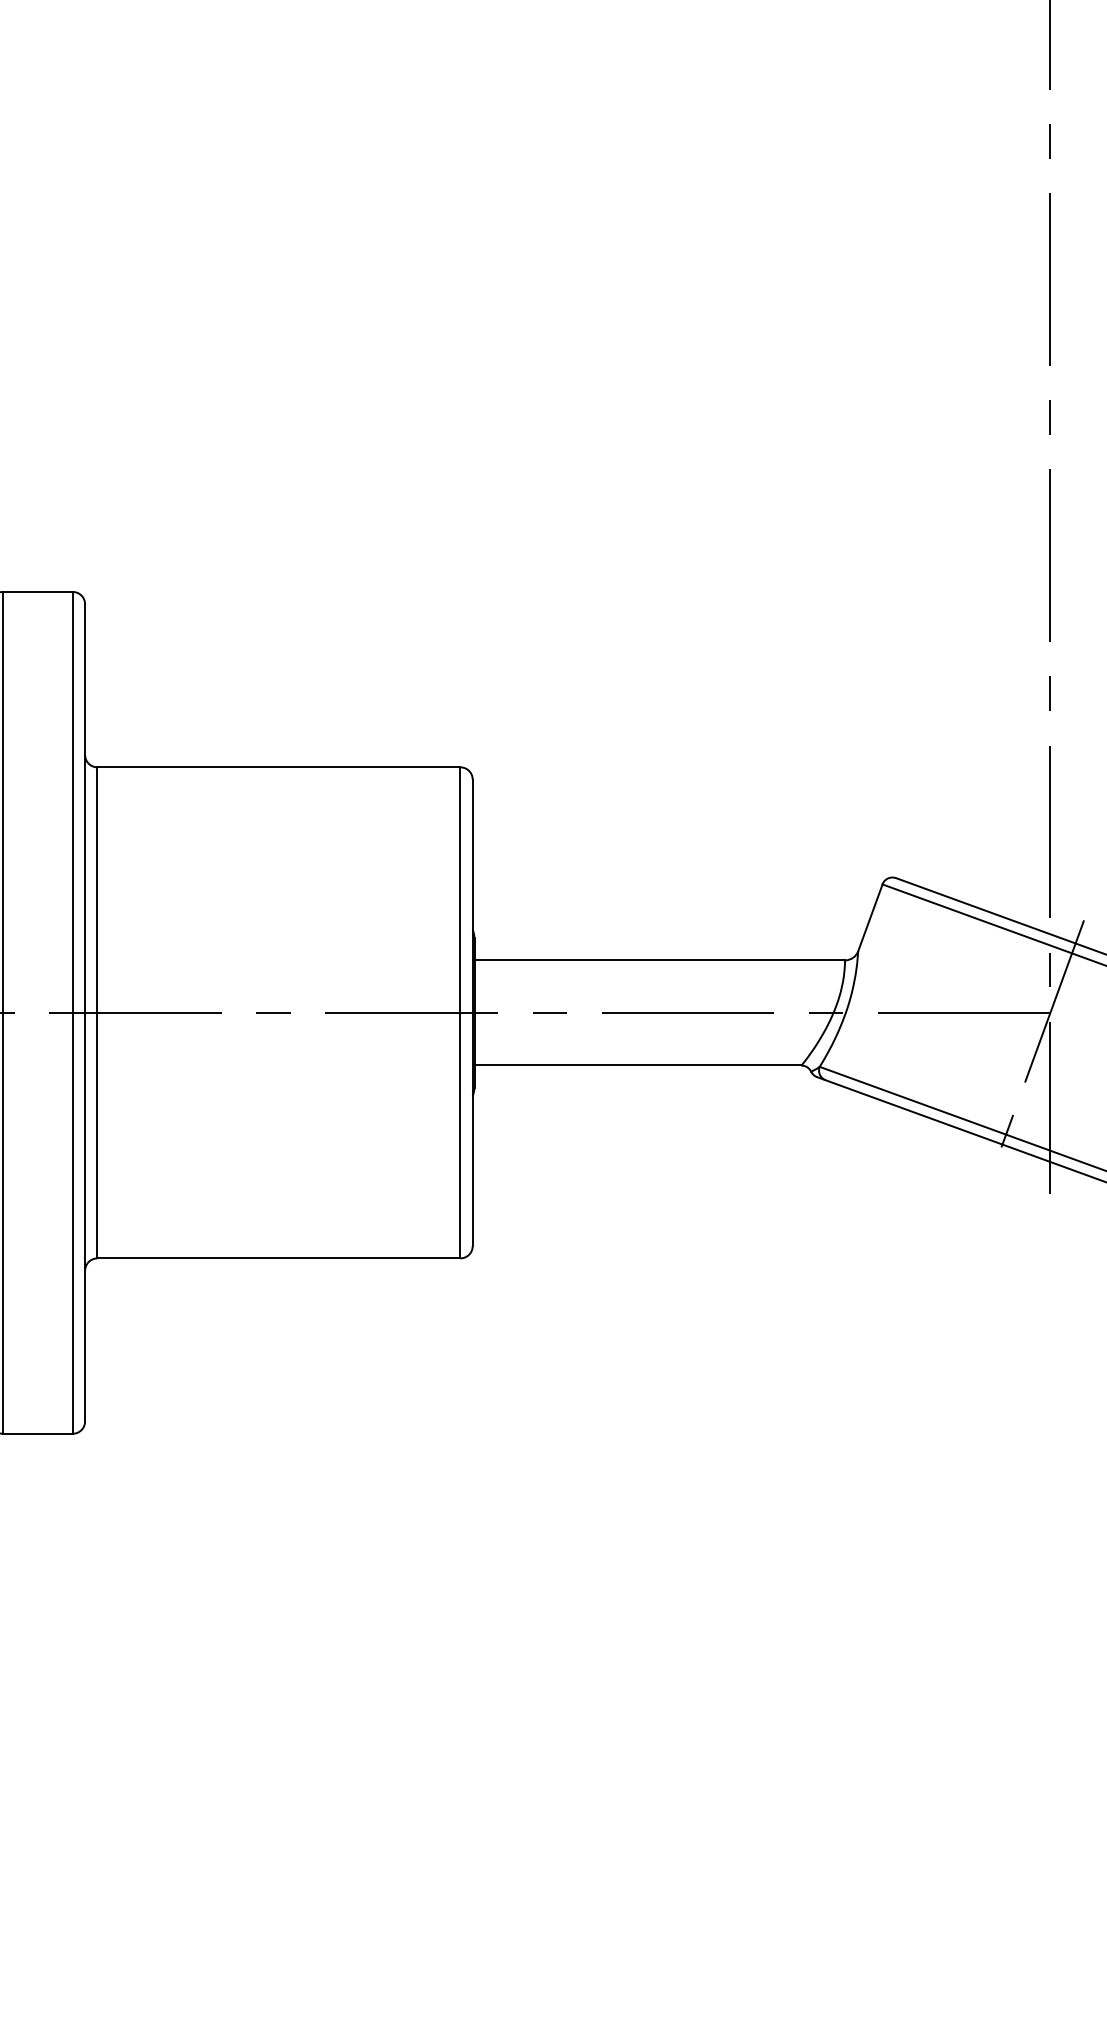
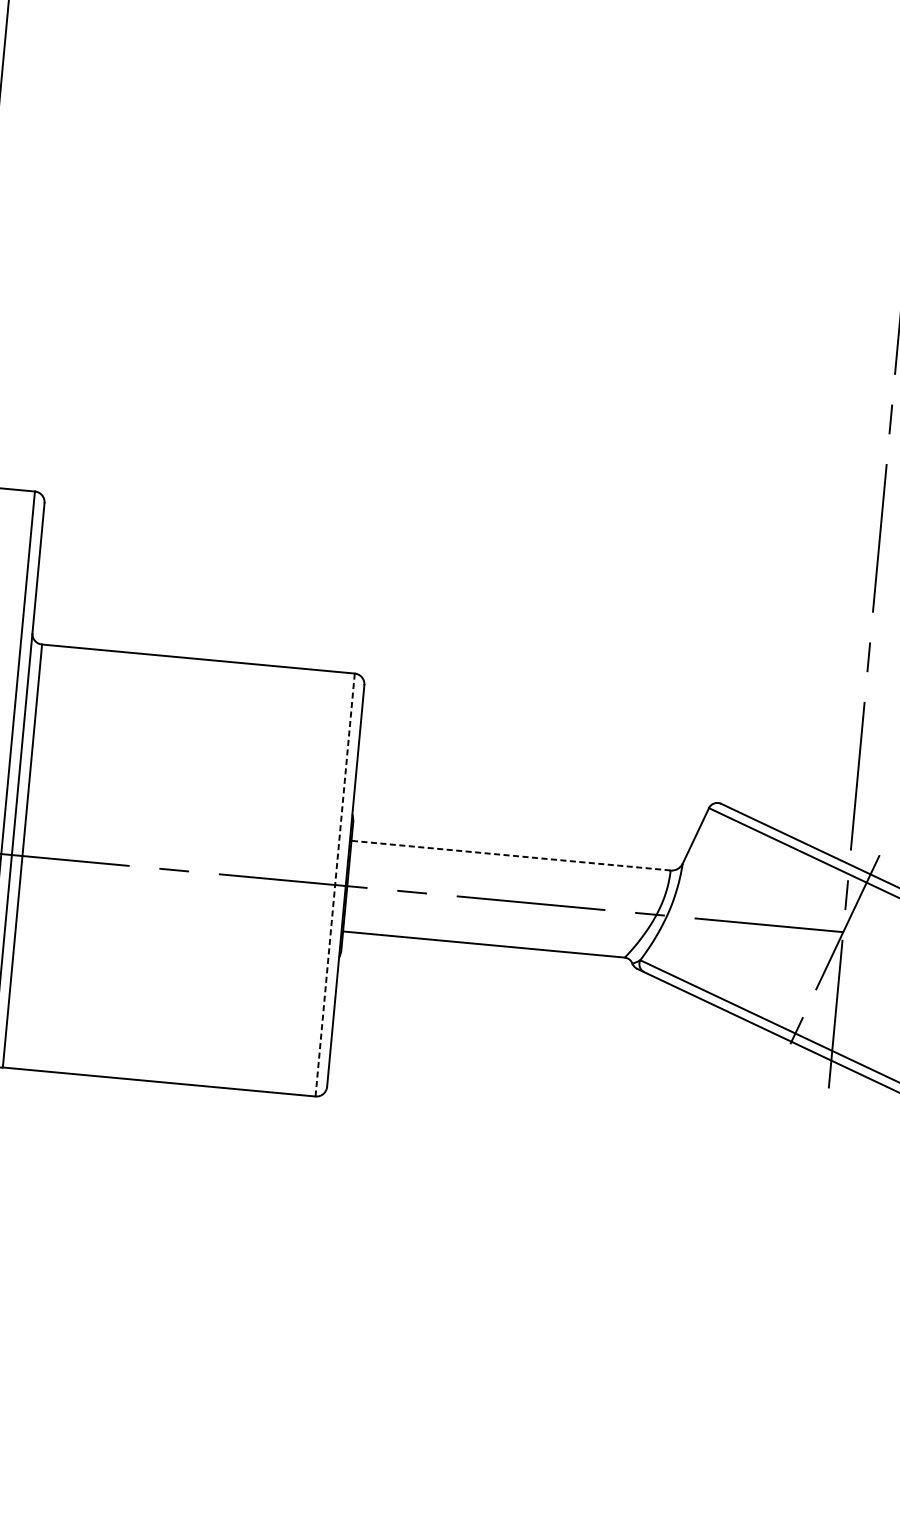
line: (659, 960) -> (510, 855), solid -> dashed
line: (460, 1012) -> (335, 884), solid -> dashed

